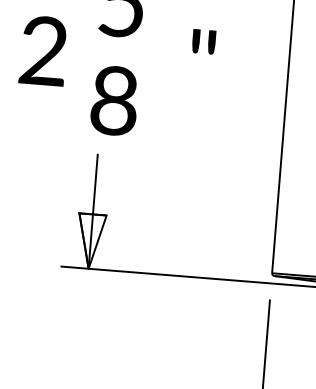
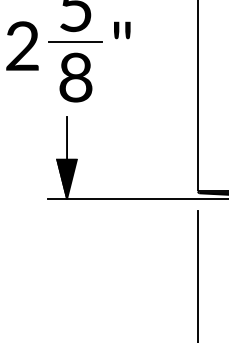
text: (204, 41) -> (122, 30), moved
line: (117, 51) -> (75, 42), added
fill: (90, 240) -> (66, 178), added

